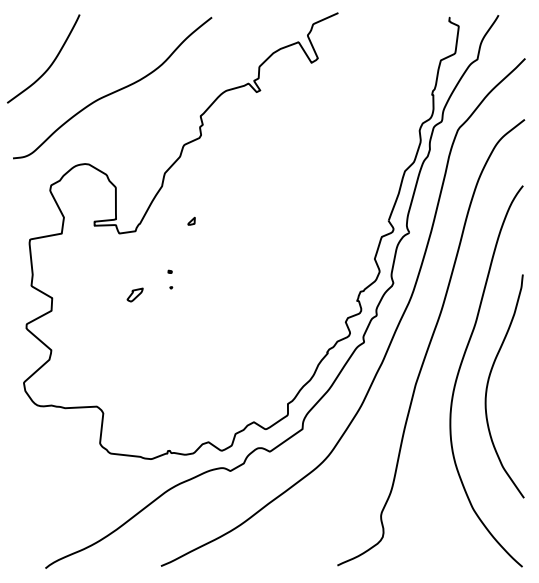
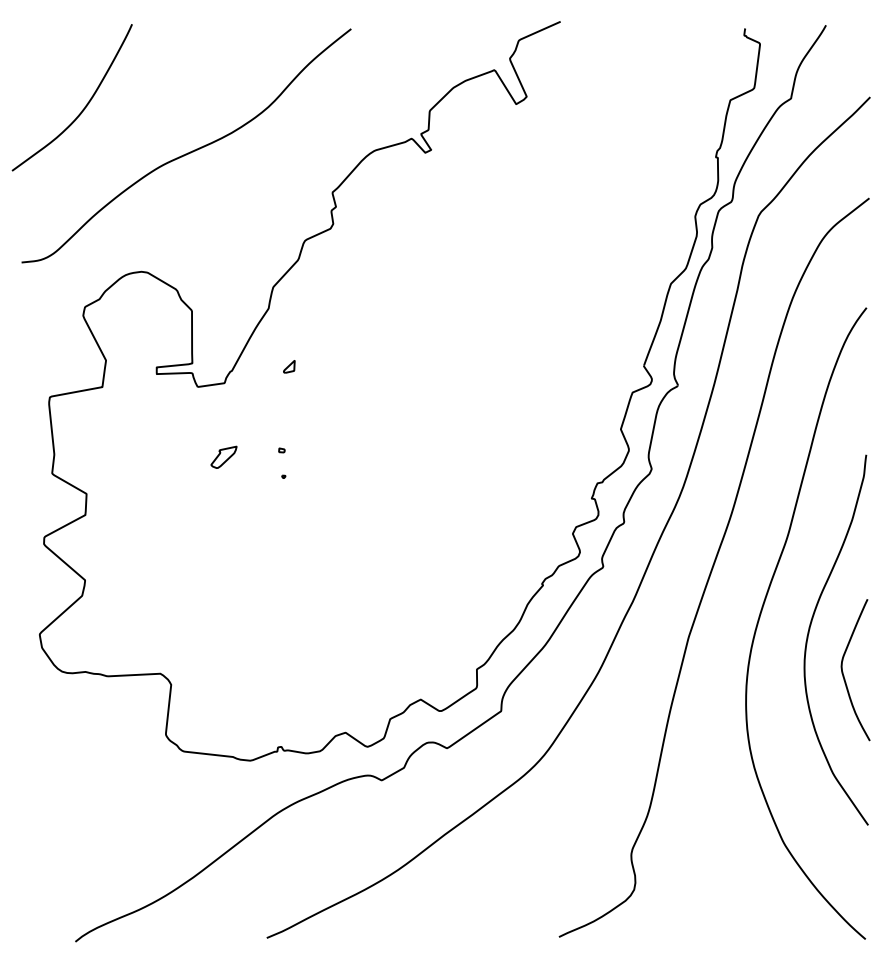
part: (191, 220) -> (289, 365), moved
part: (134, 294) -> (222, 456), moved
curve: (509, 404) -> (844, 670), added

